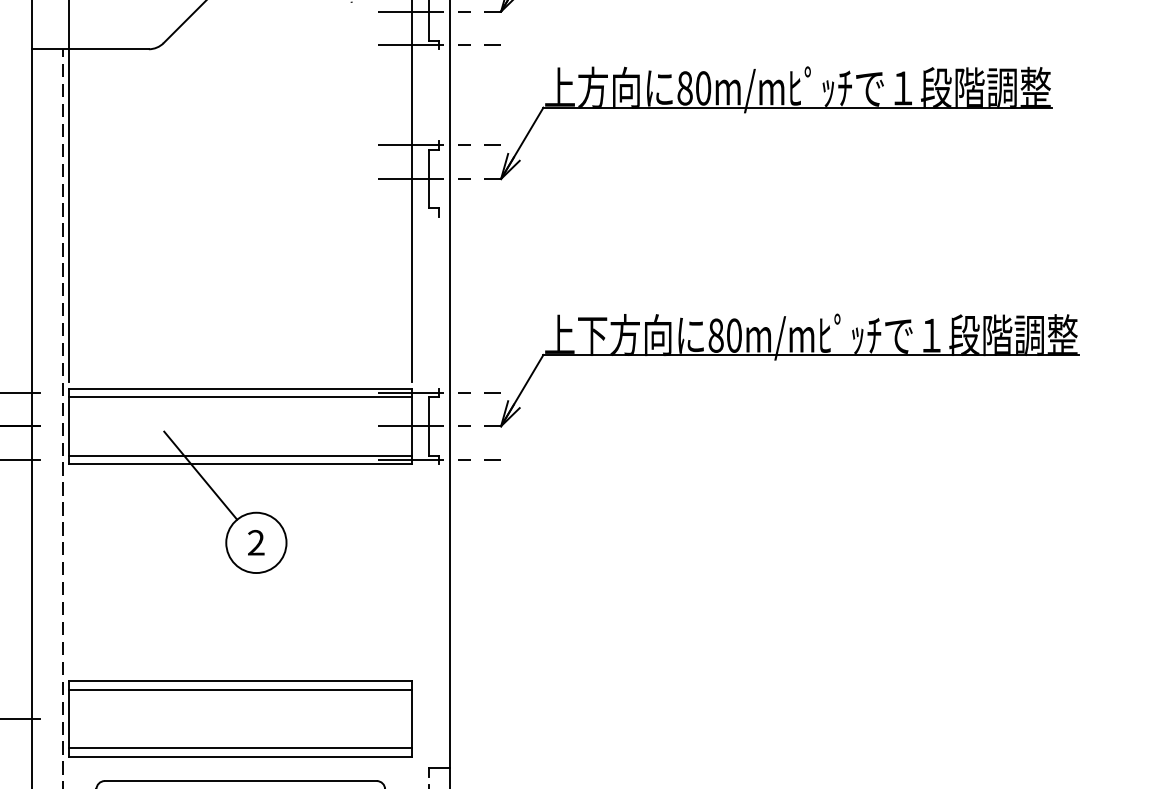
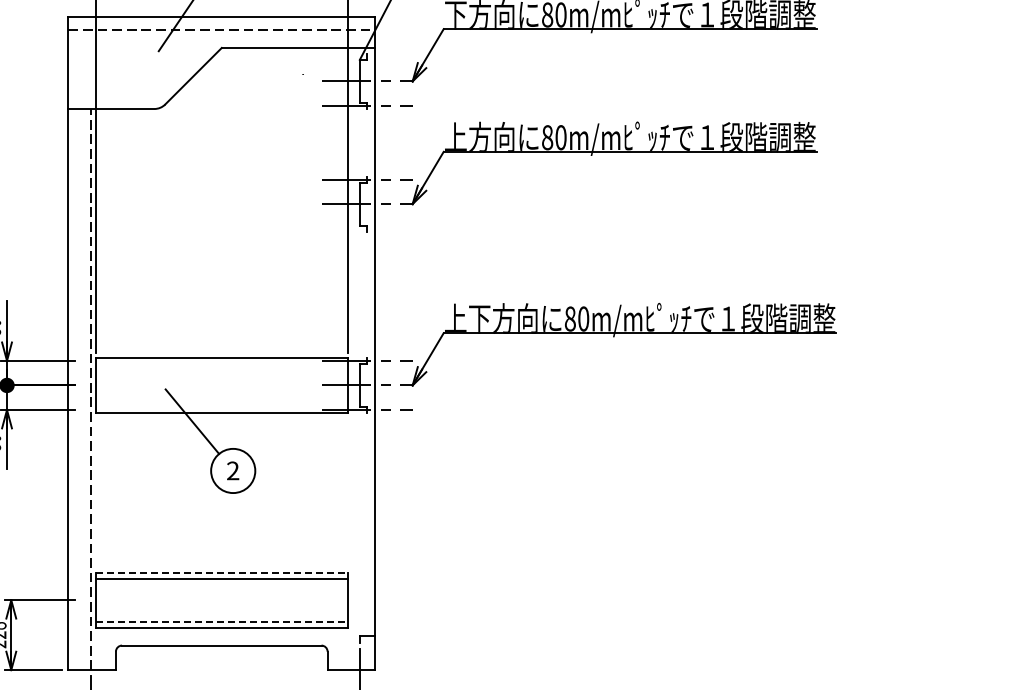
line: (240, 396) -> (221, 363), removed
line: (240, 454) -> (221, 406), removed
line: (240, 681) -> (221, 572), solid -> dashed
line: (240, 748) -> (221, 621), solid -> dashed

